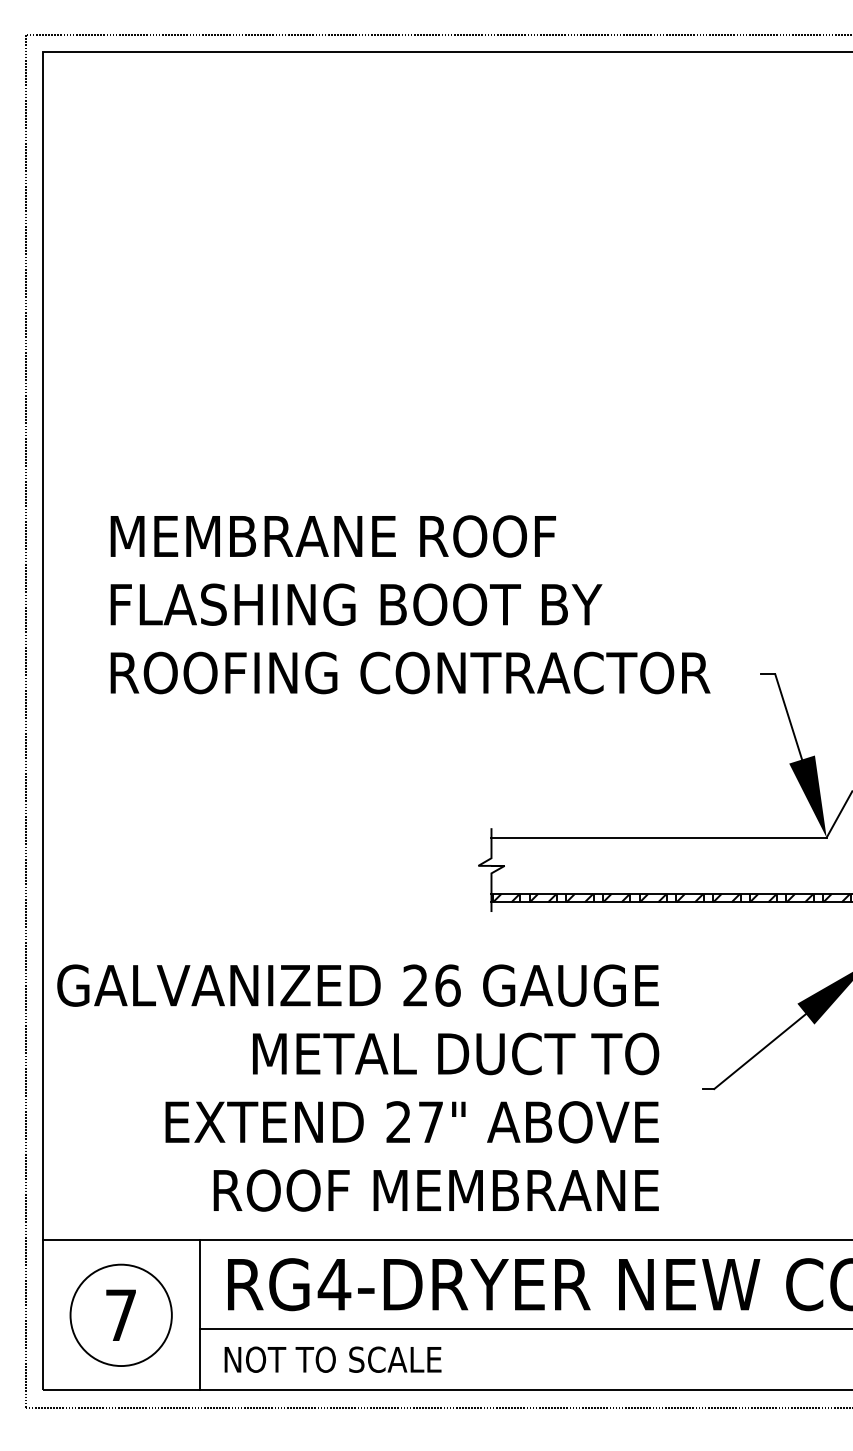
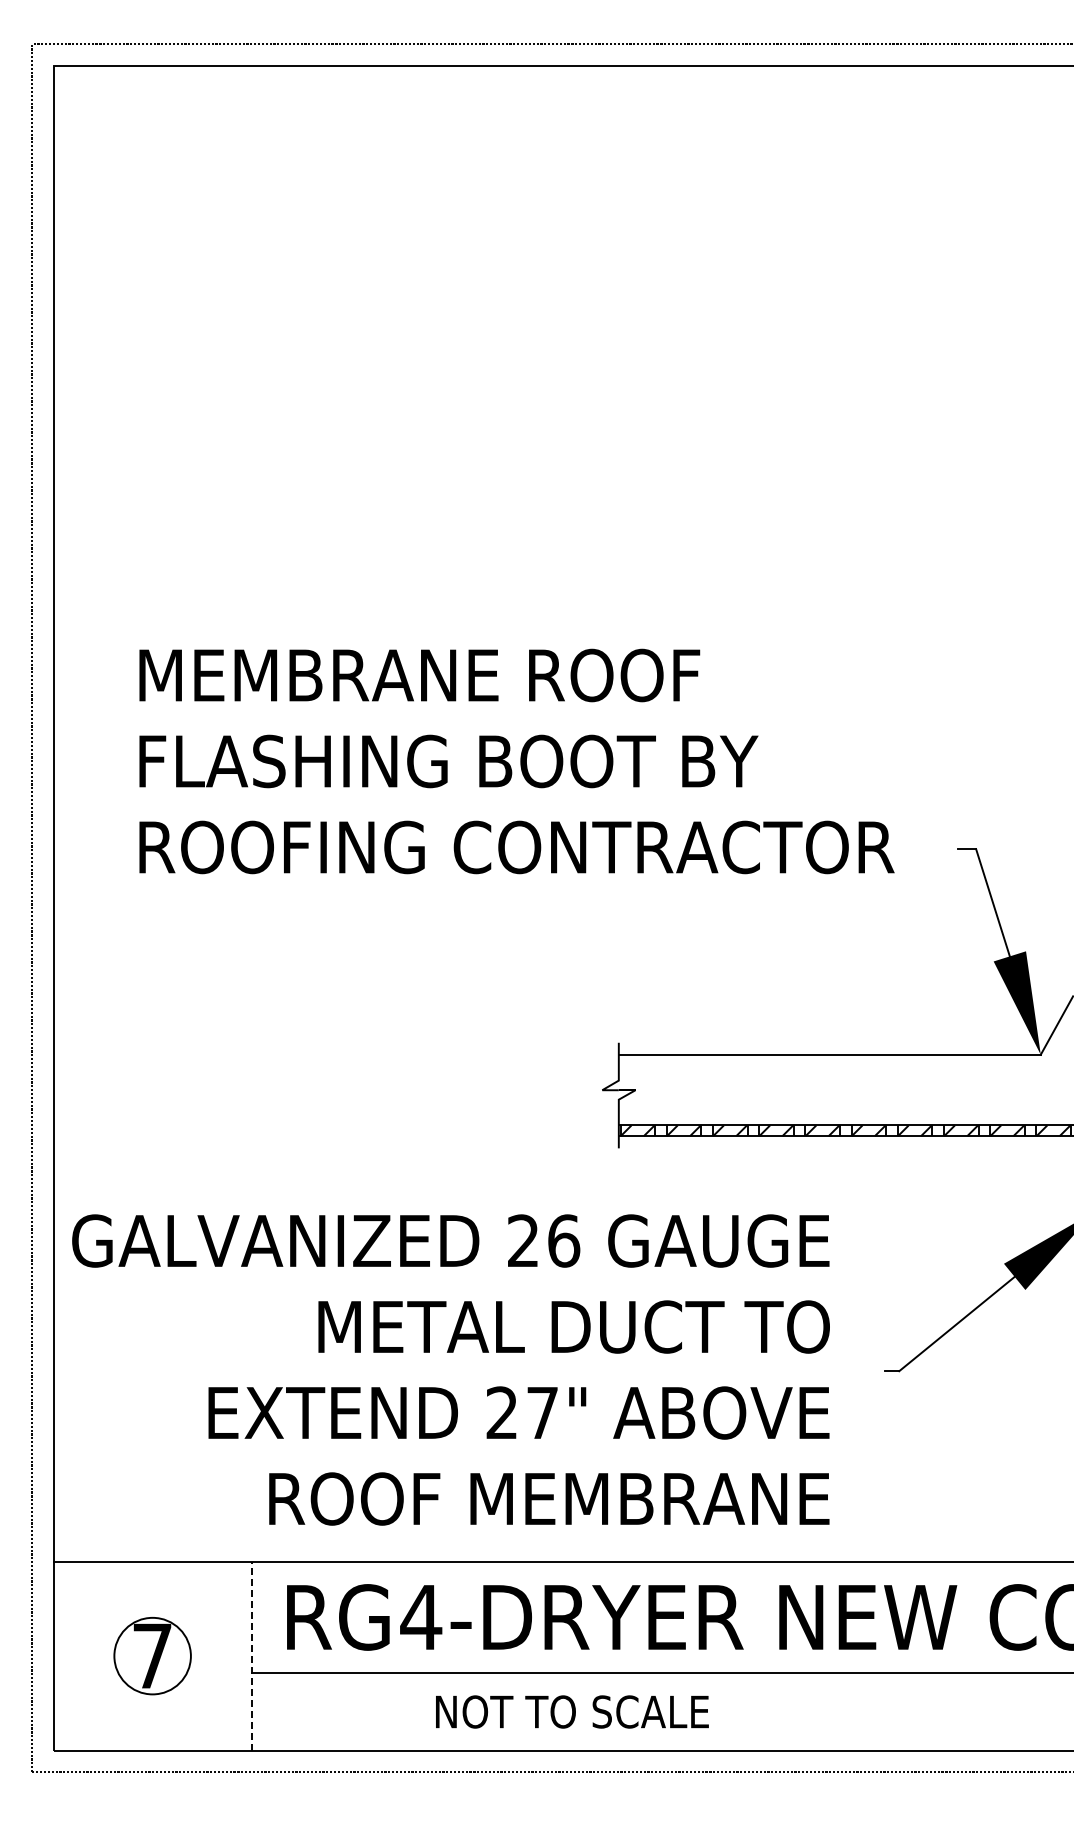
circle: (121, 1314) -> (152, 1655), size x0.6
line: (199, 1315) -> (251, 1656), solid -> dashed
text: (333, 1359) -> (572, 1711), moved

